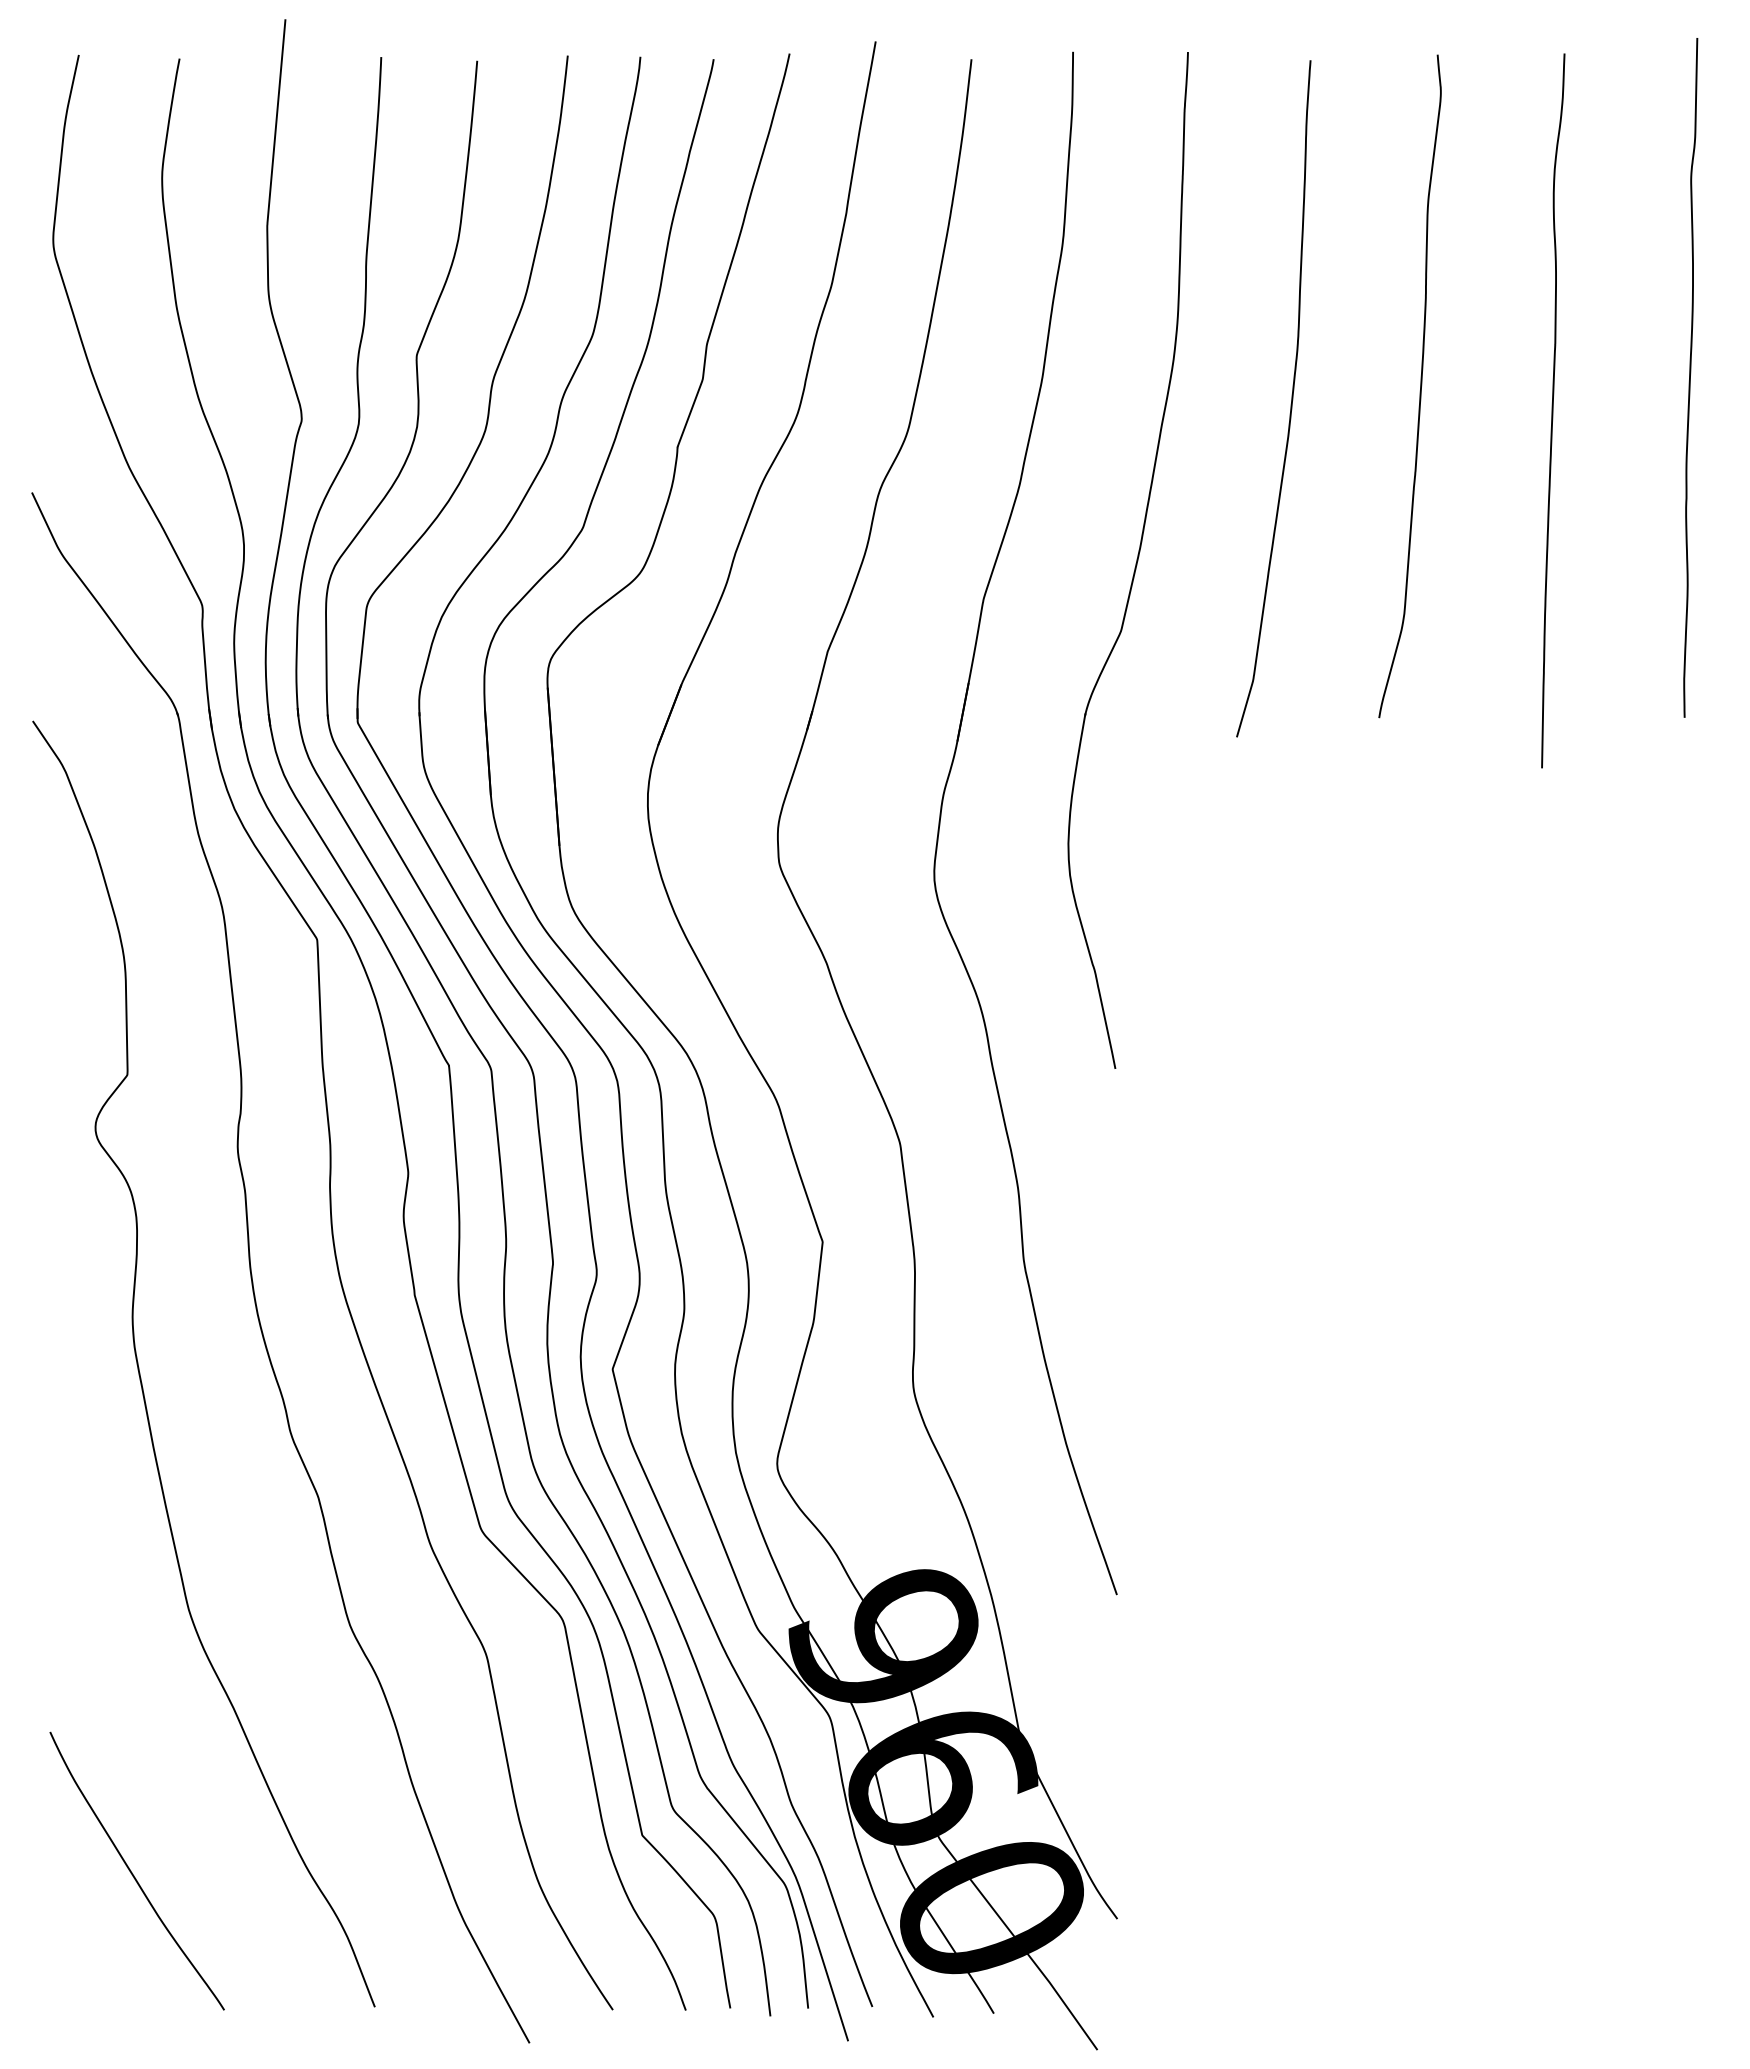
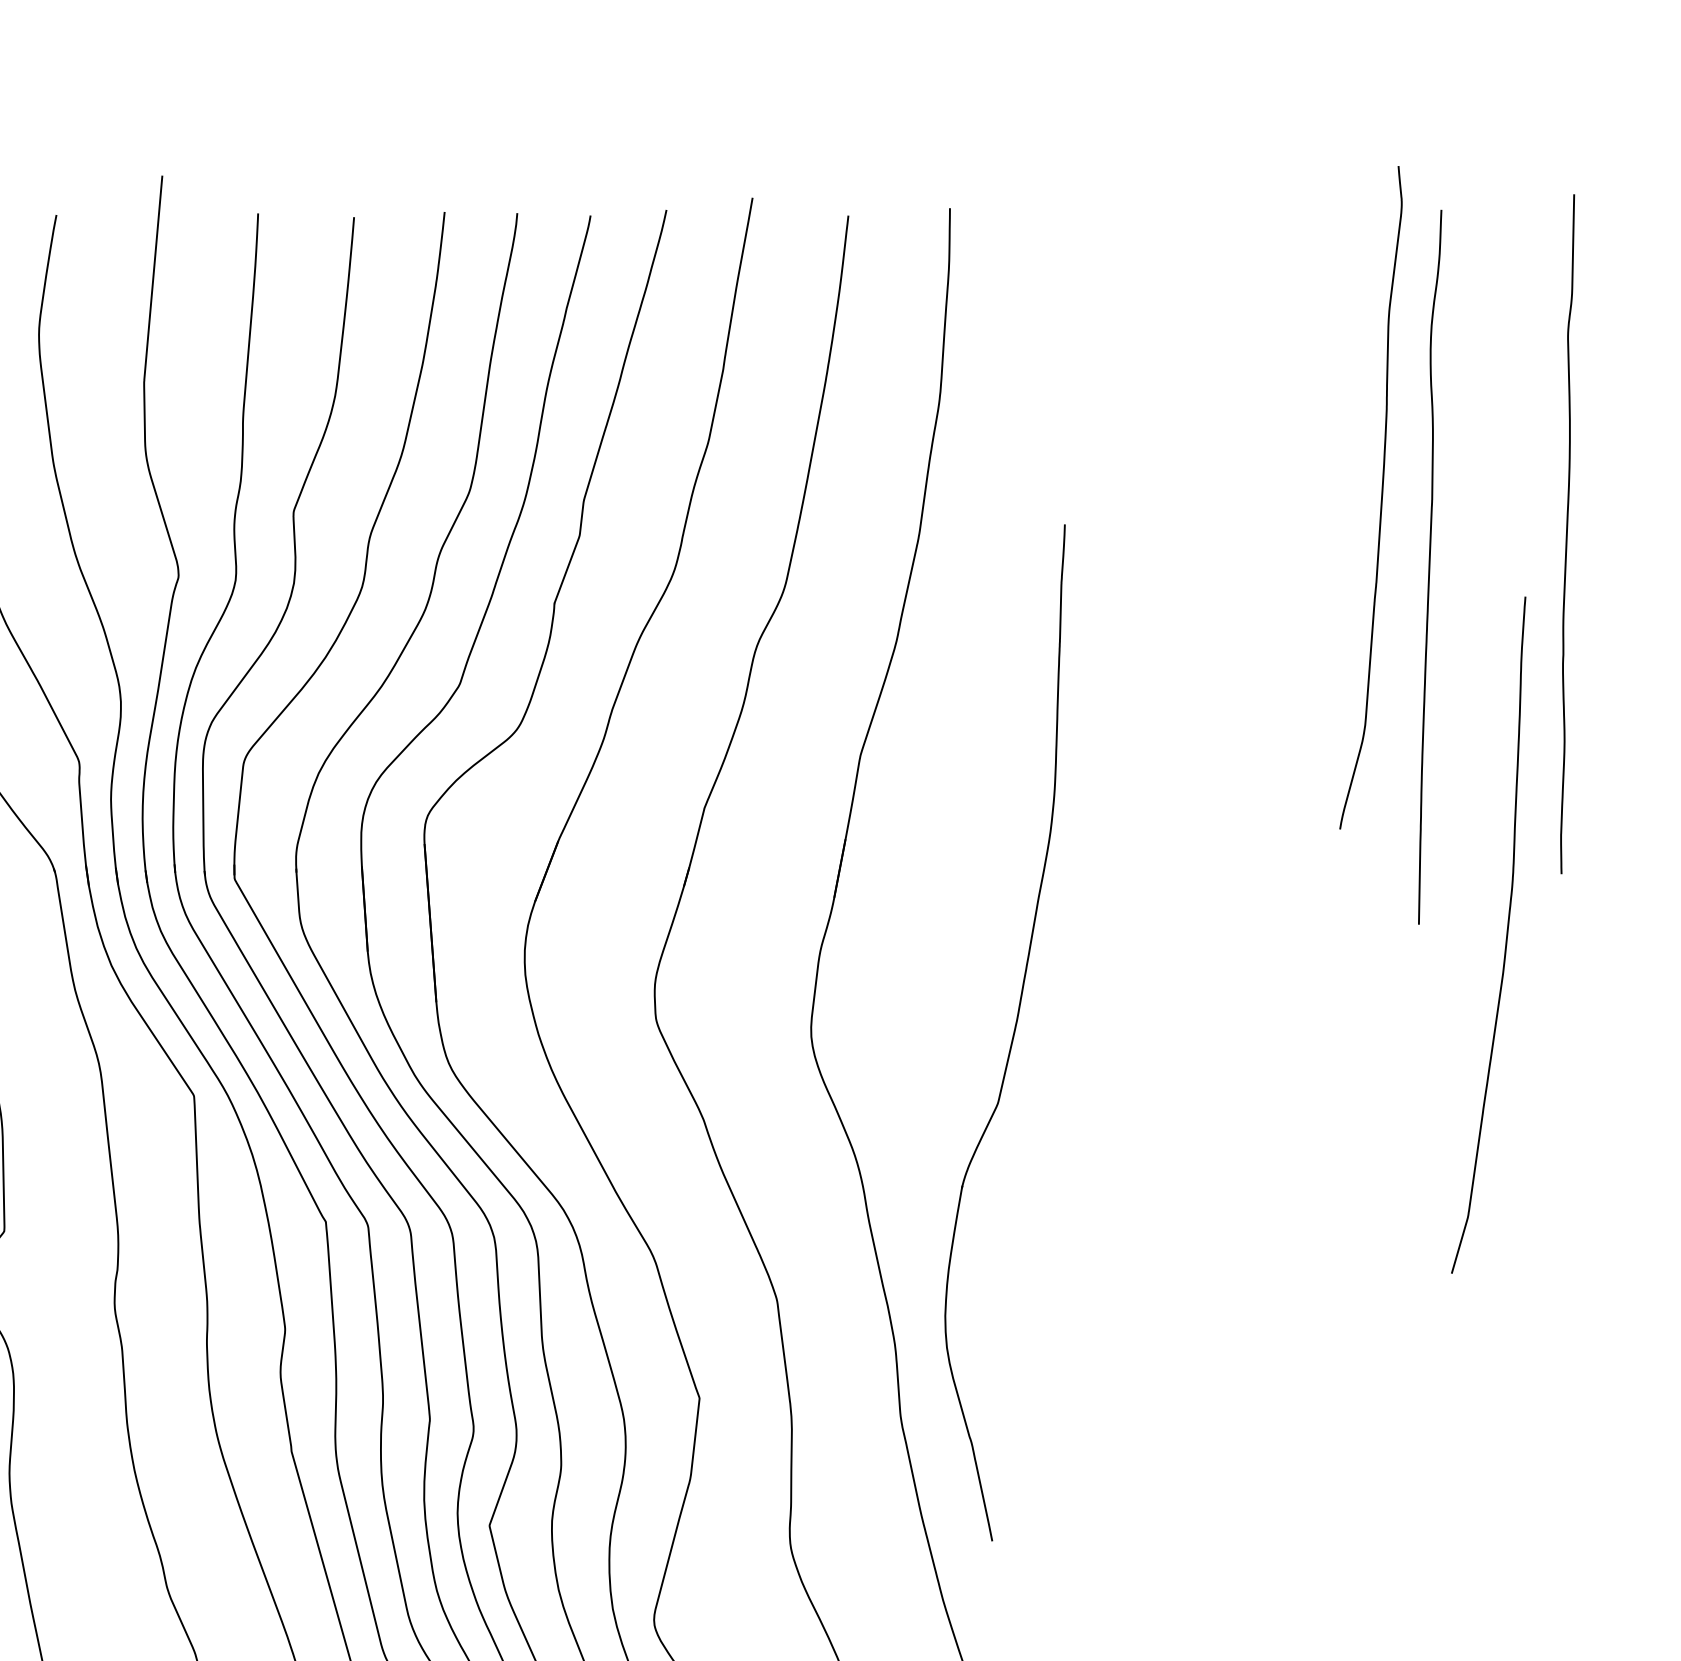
curve: (1420, 386) -> (1381, 497), moved
curve: (1291, 398) -> (1506, 934), moved
part: (1135, 563) -> (1012, 1035), moved

